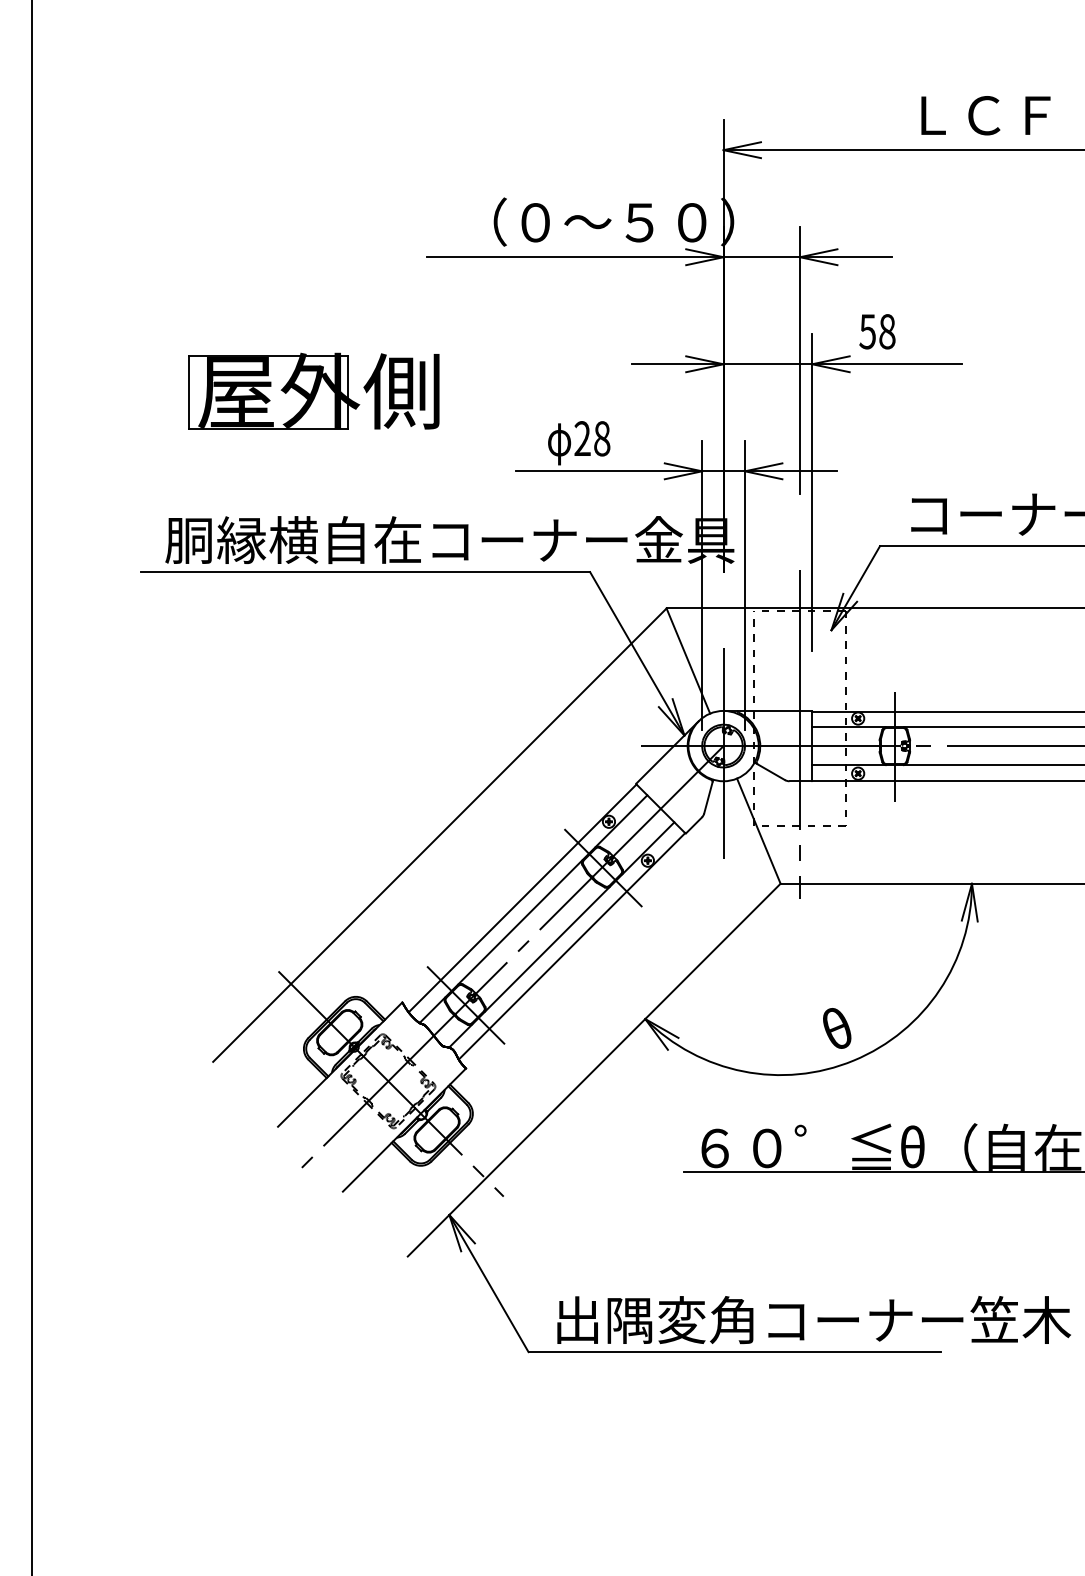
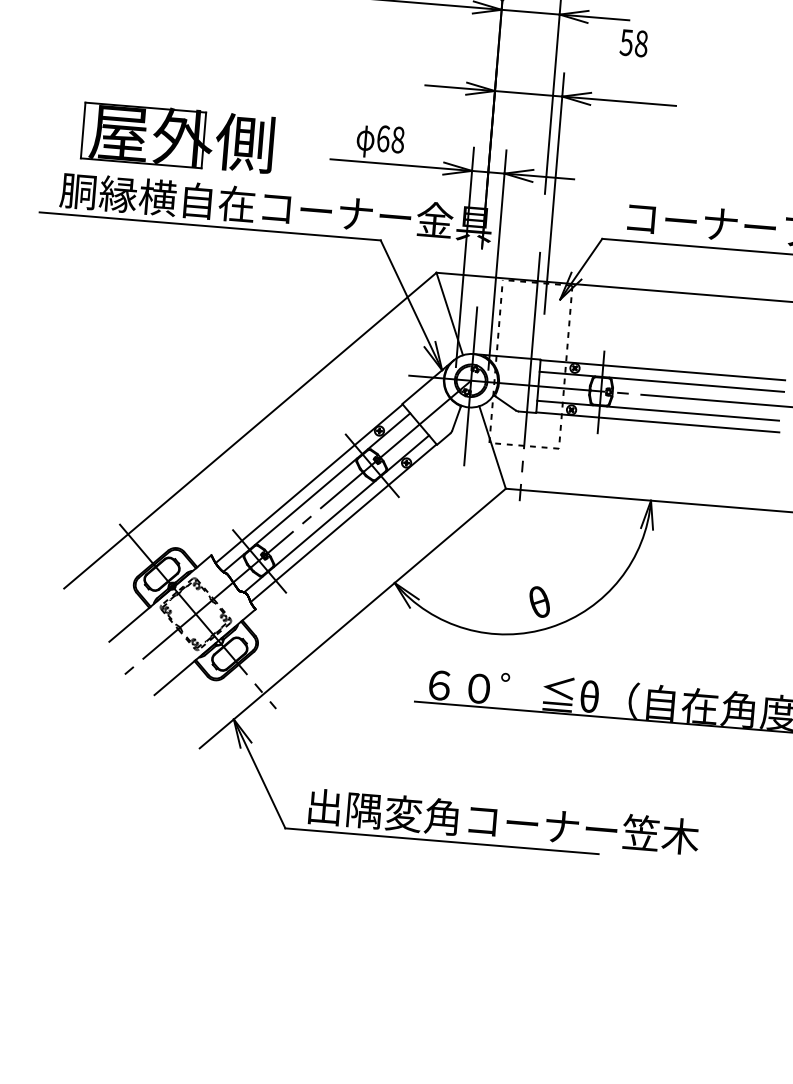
text: (877, 331) -> (634, 43), moved
part: (313, 390) -> (177, 136), moved
text: (582, 438) -> (383, 138), 28 -> 68

